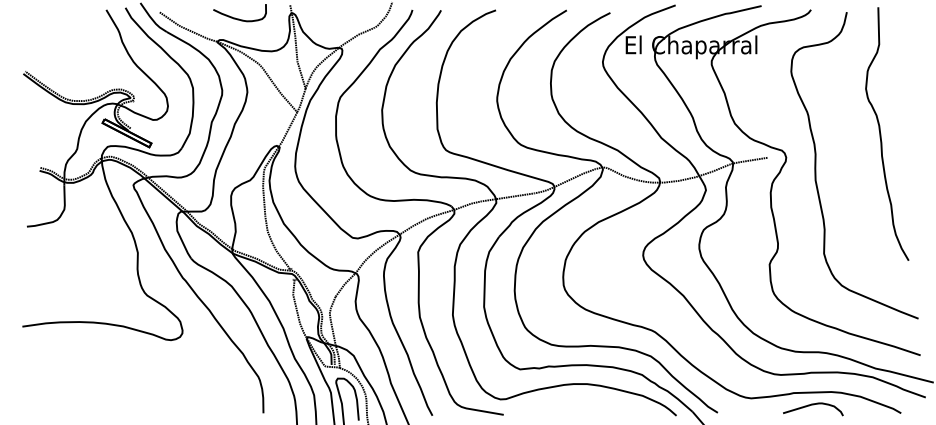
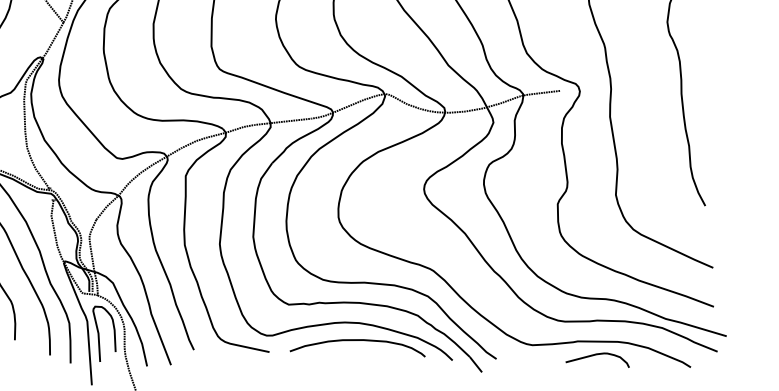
curve: (586, 401) -> (357, 341), added

